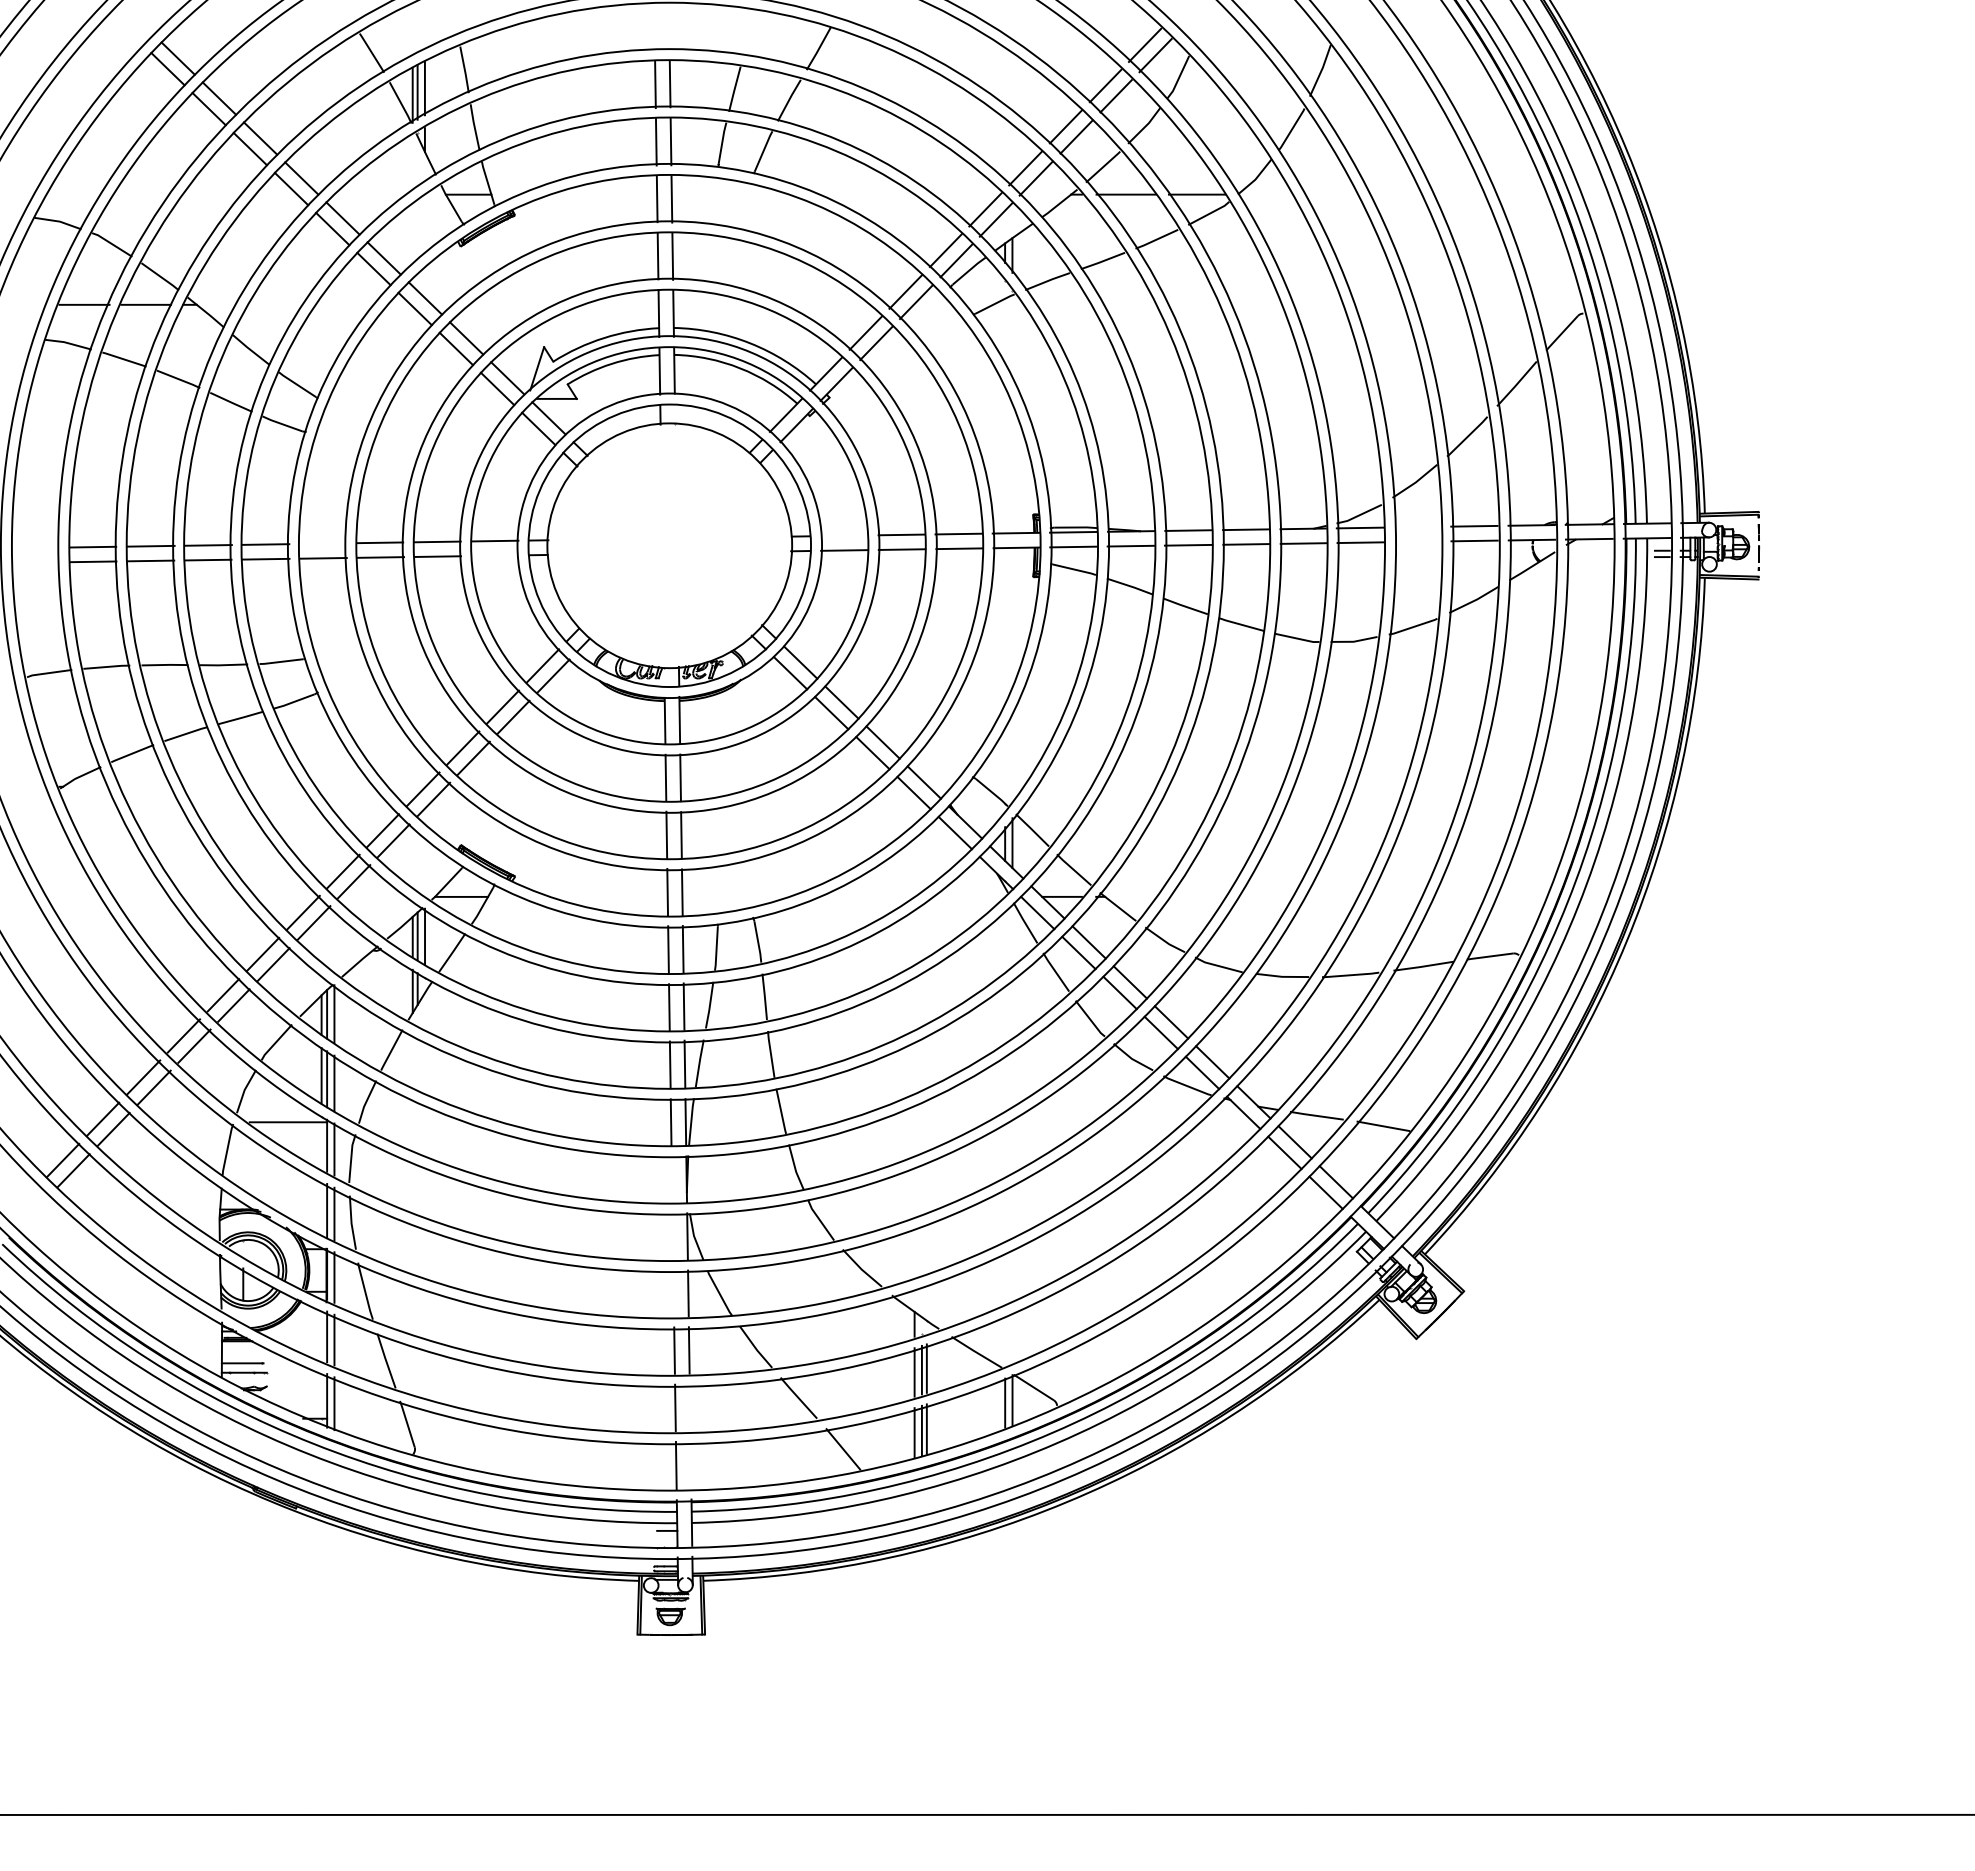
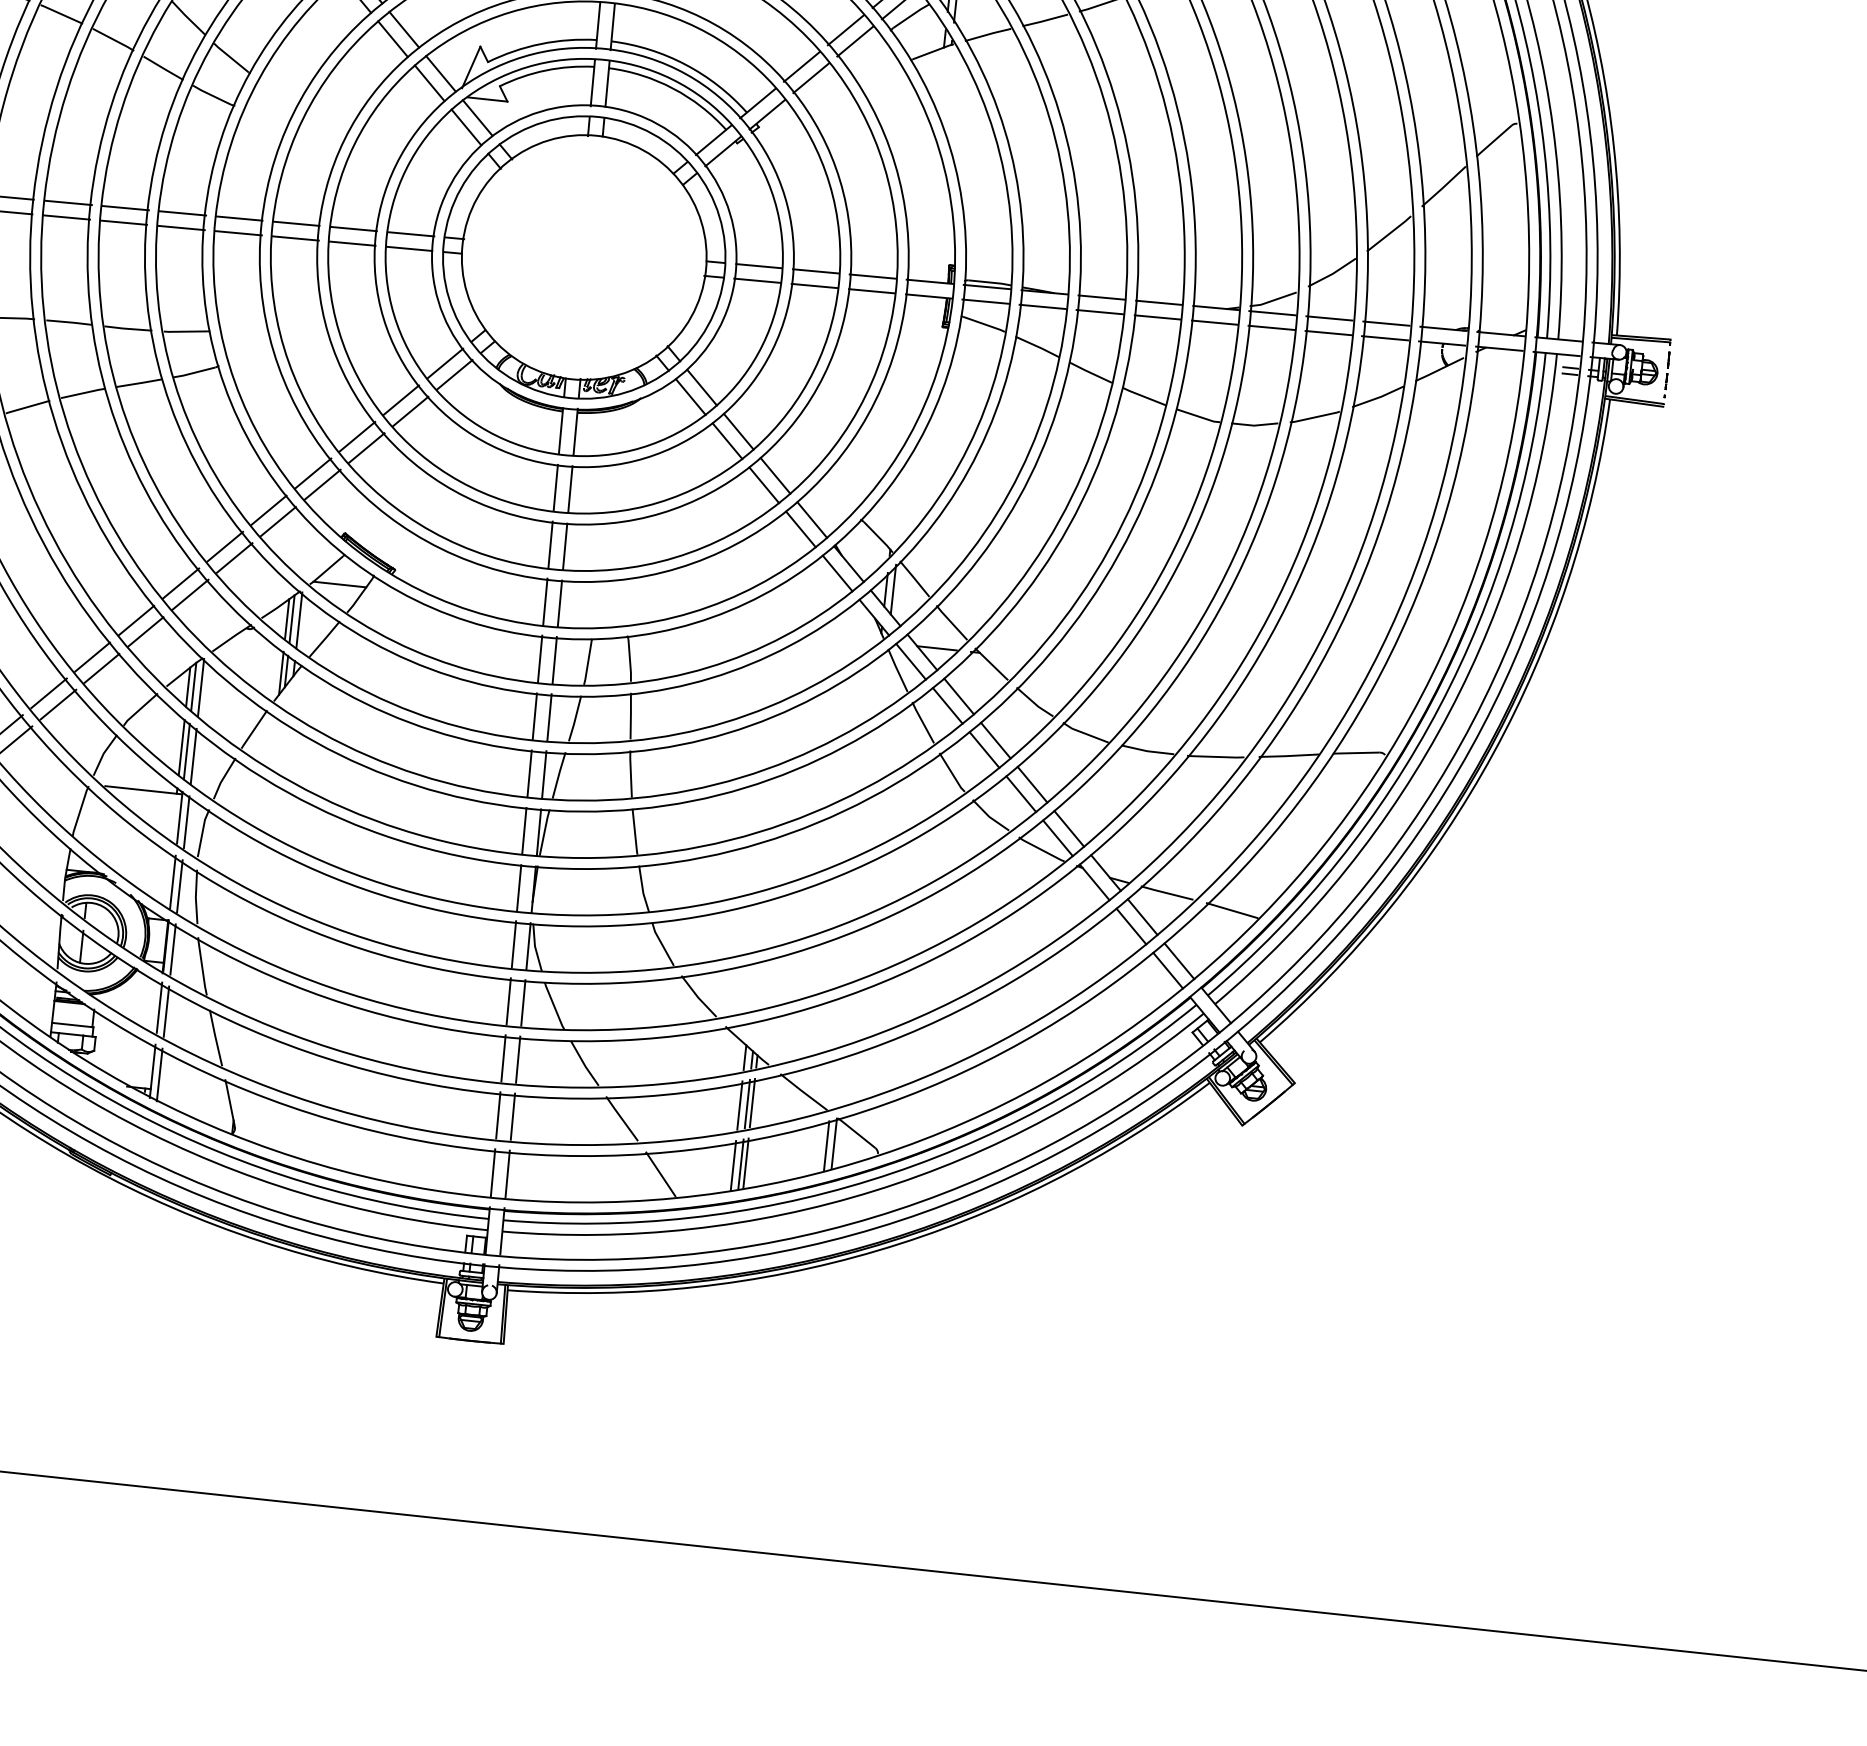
line: (1417, 526) -> (1329, 317), added
line: (844, 535) -> (759, 265), added
line: (1417, 541) -> (1328, 332), added
line: (322, 543) -> (239, 218), added
line: (494, 555) -> (408, 248), added
line: (671, 1179) -> (518, 887), added
line: (672, 1236) -> (513, 944), added
line: (673, 1293) -> (508, 1001), added
line: (689, 1407) -> (512, 1116), added
line: (690, 1464) -> (507, 1173), added

